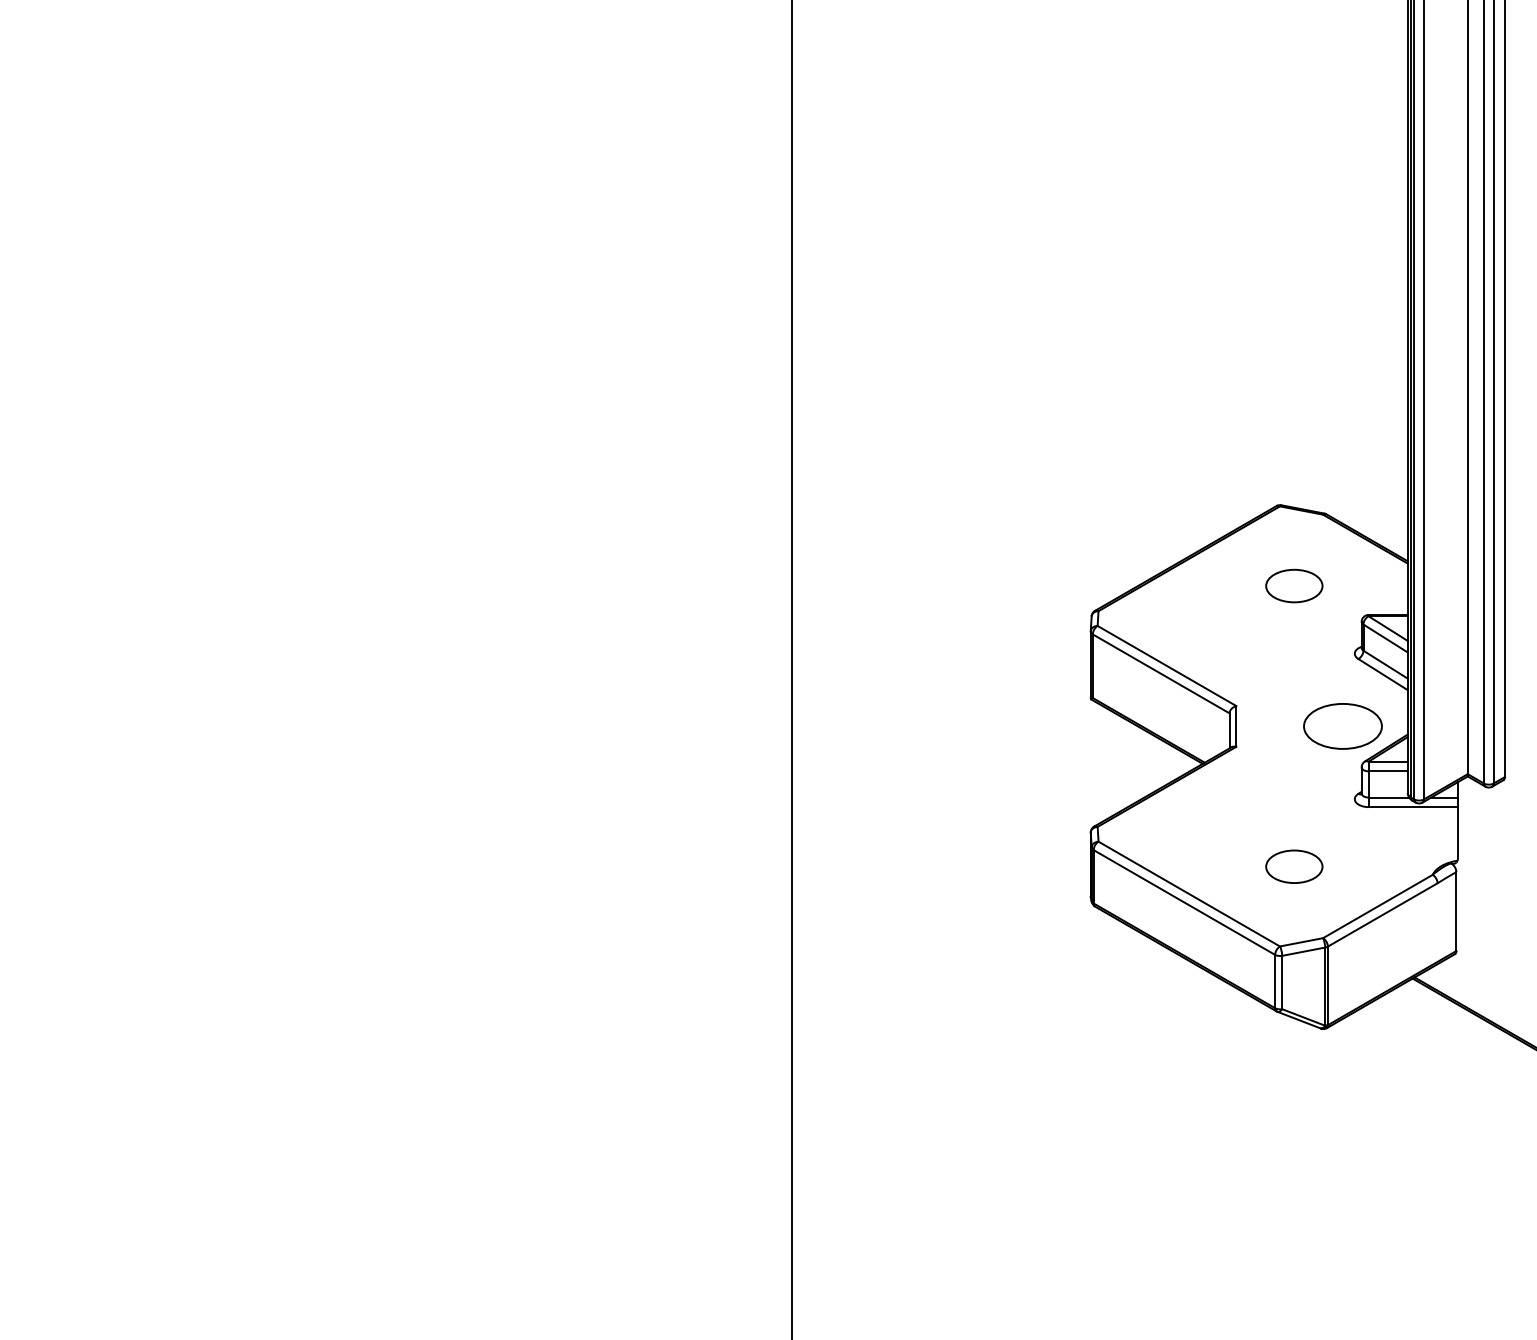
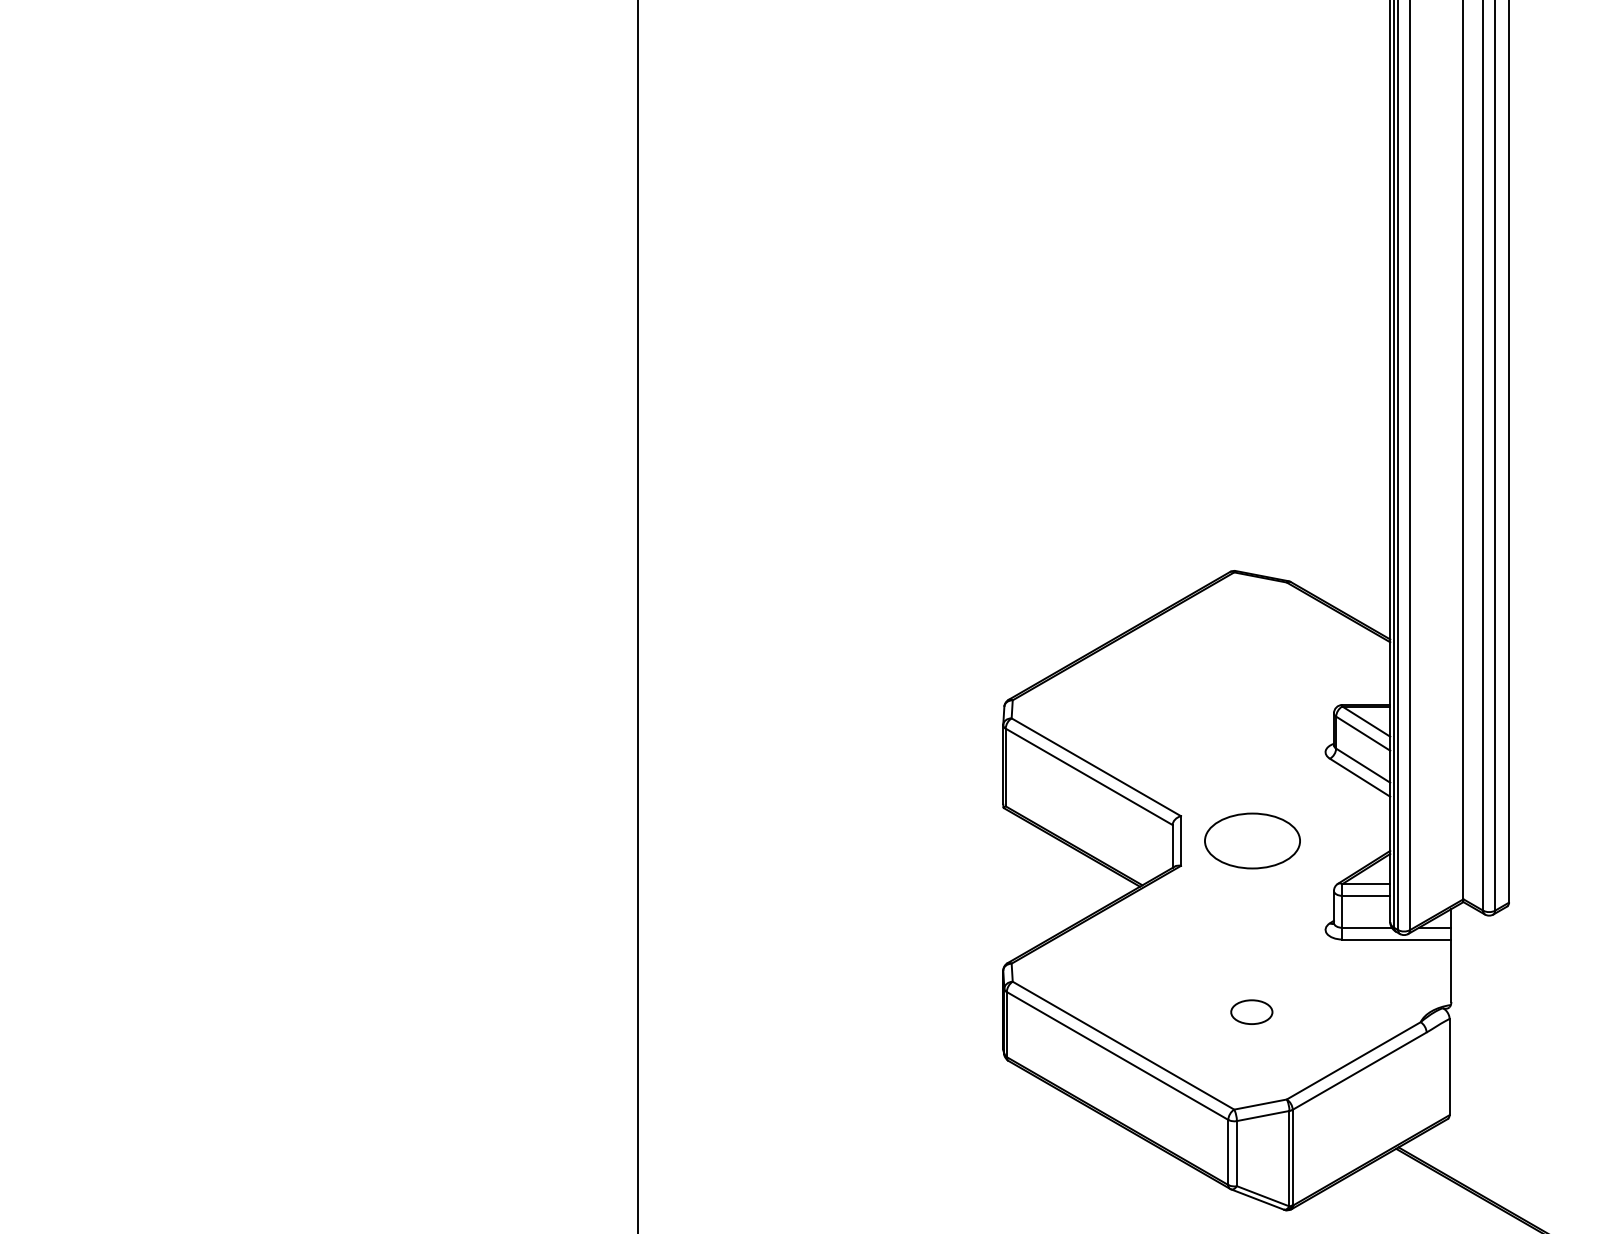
part: (1294, 585) -> (1251, 668), removed
part: (1342, 726) -> (1251, 841), moved
part: (1294, 866) -> (1251, 1012), size x0.6

